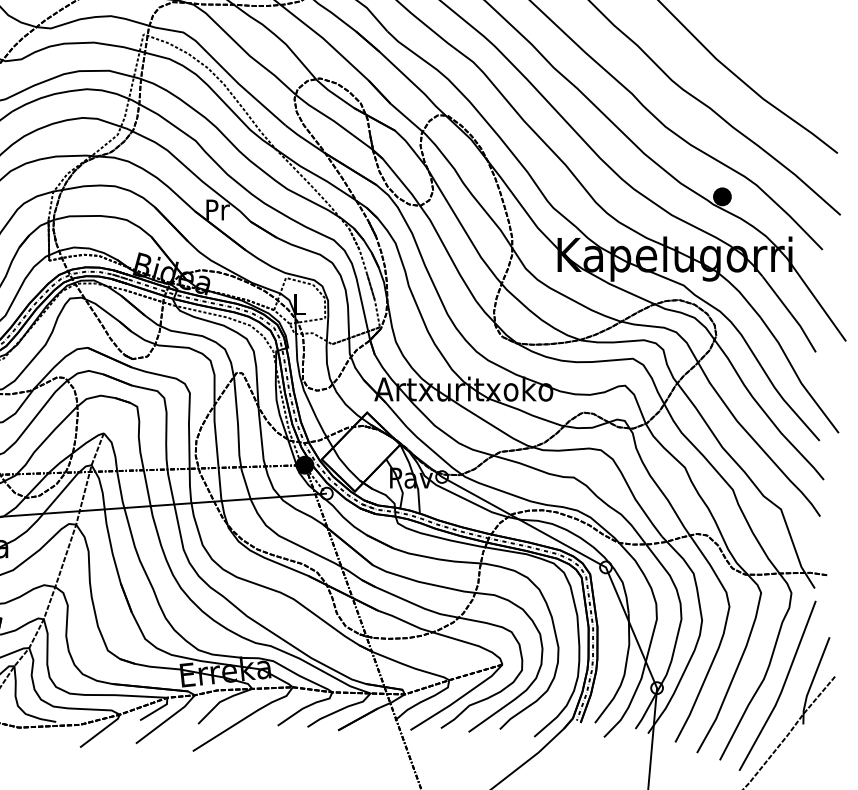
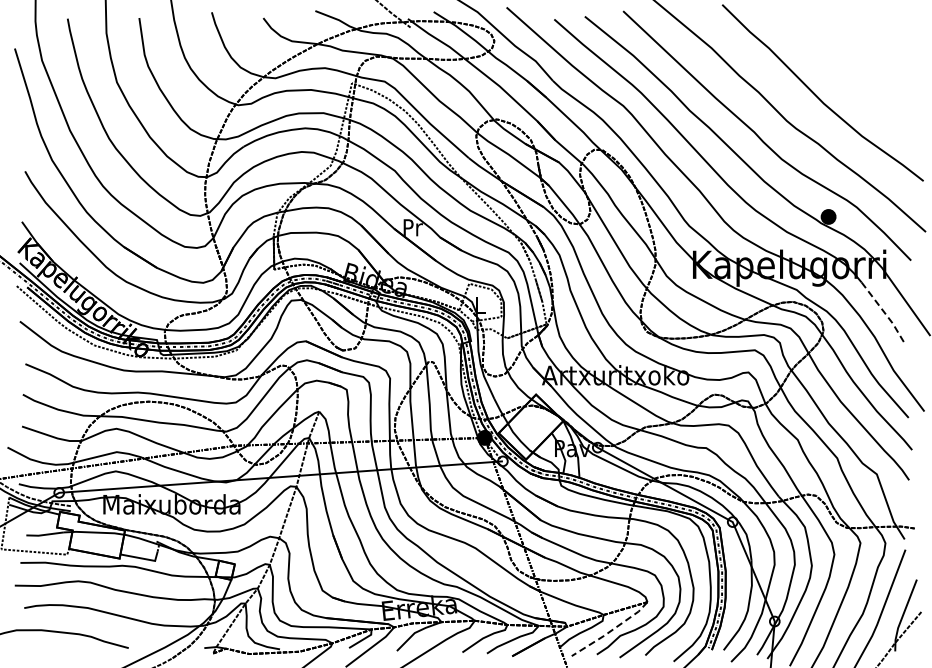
line: (791, 314) -> (885, 313), solid -> dashed
line: (457, 700) -> (610, 631), solid -> dashed

